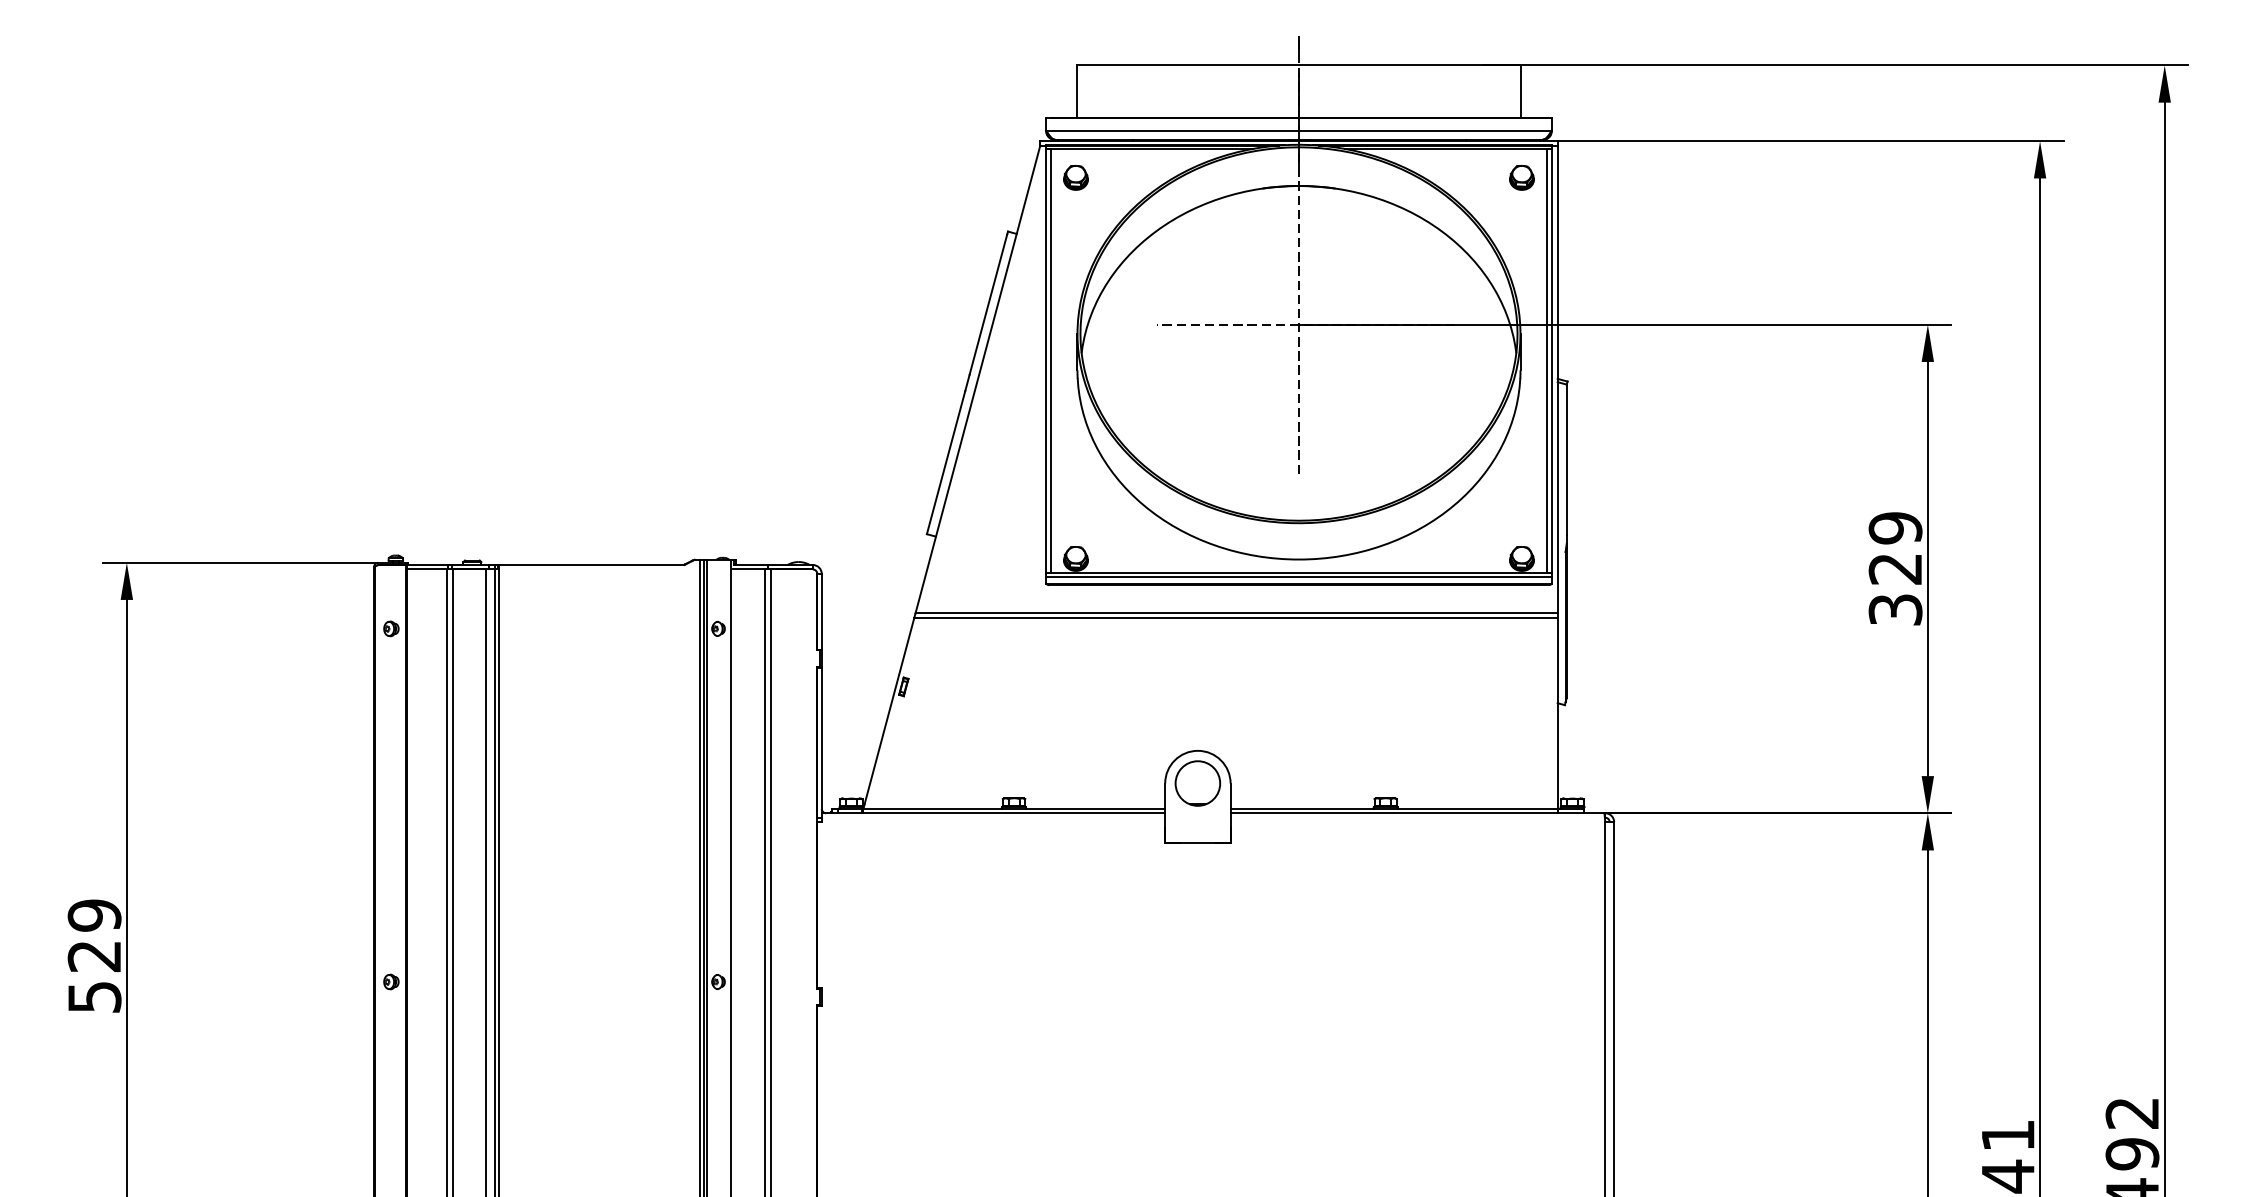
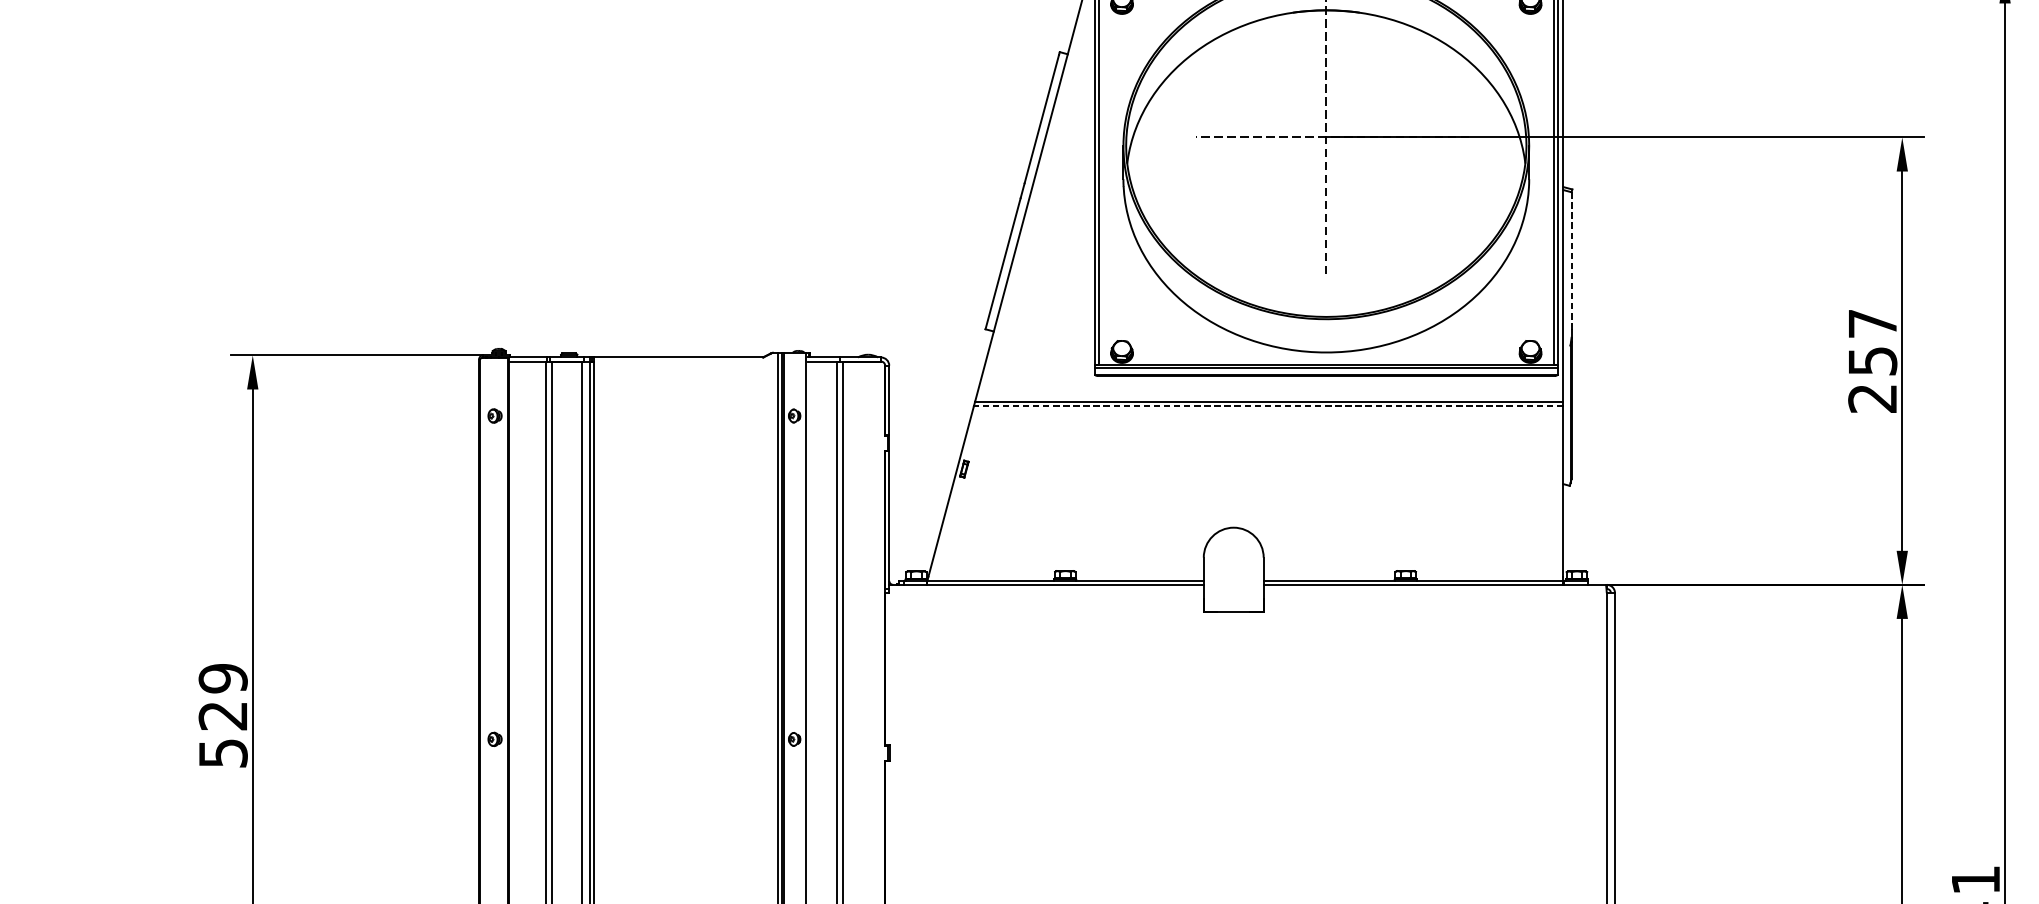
line: (1566, 460) -> (1571, 261), solid -> dashed
text: (1895, 568) -> (1872, 360), 329 -> 257
line: (1235, 618) -> (1268, 406), solid -> dashed
part: (1197, 783) -> (1233, 557), removed

